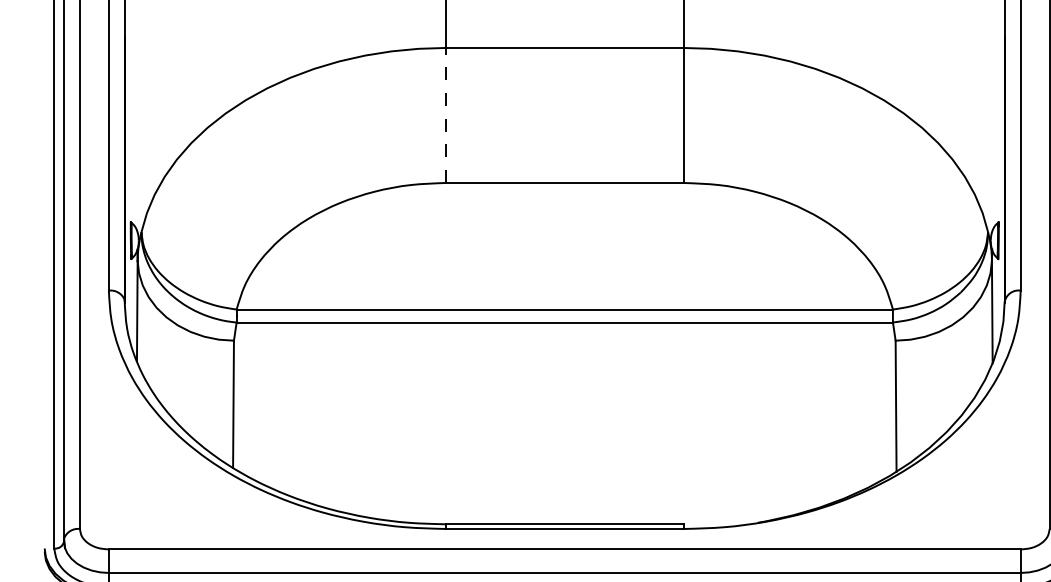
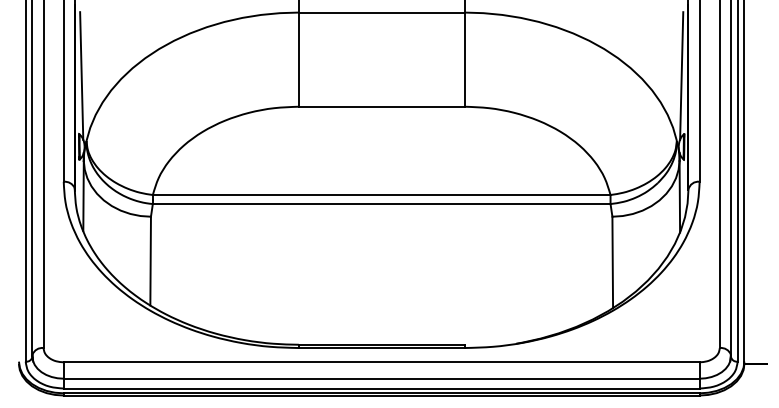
line: (445, 115) -> (298, 59), dashed -> solid
line: (134, 138) -> (81, 75), added
line: (994, 139) -> (681, 76), added

